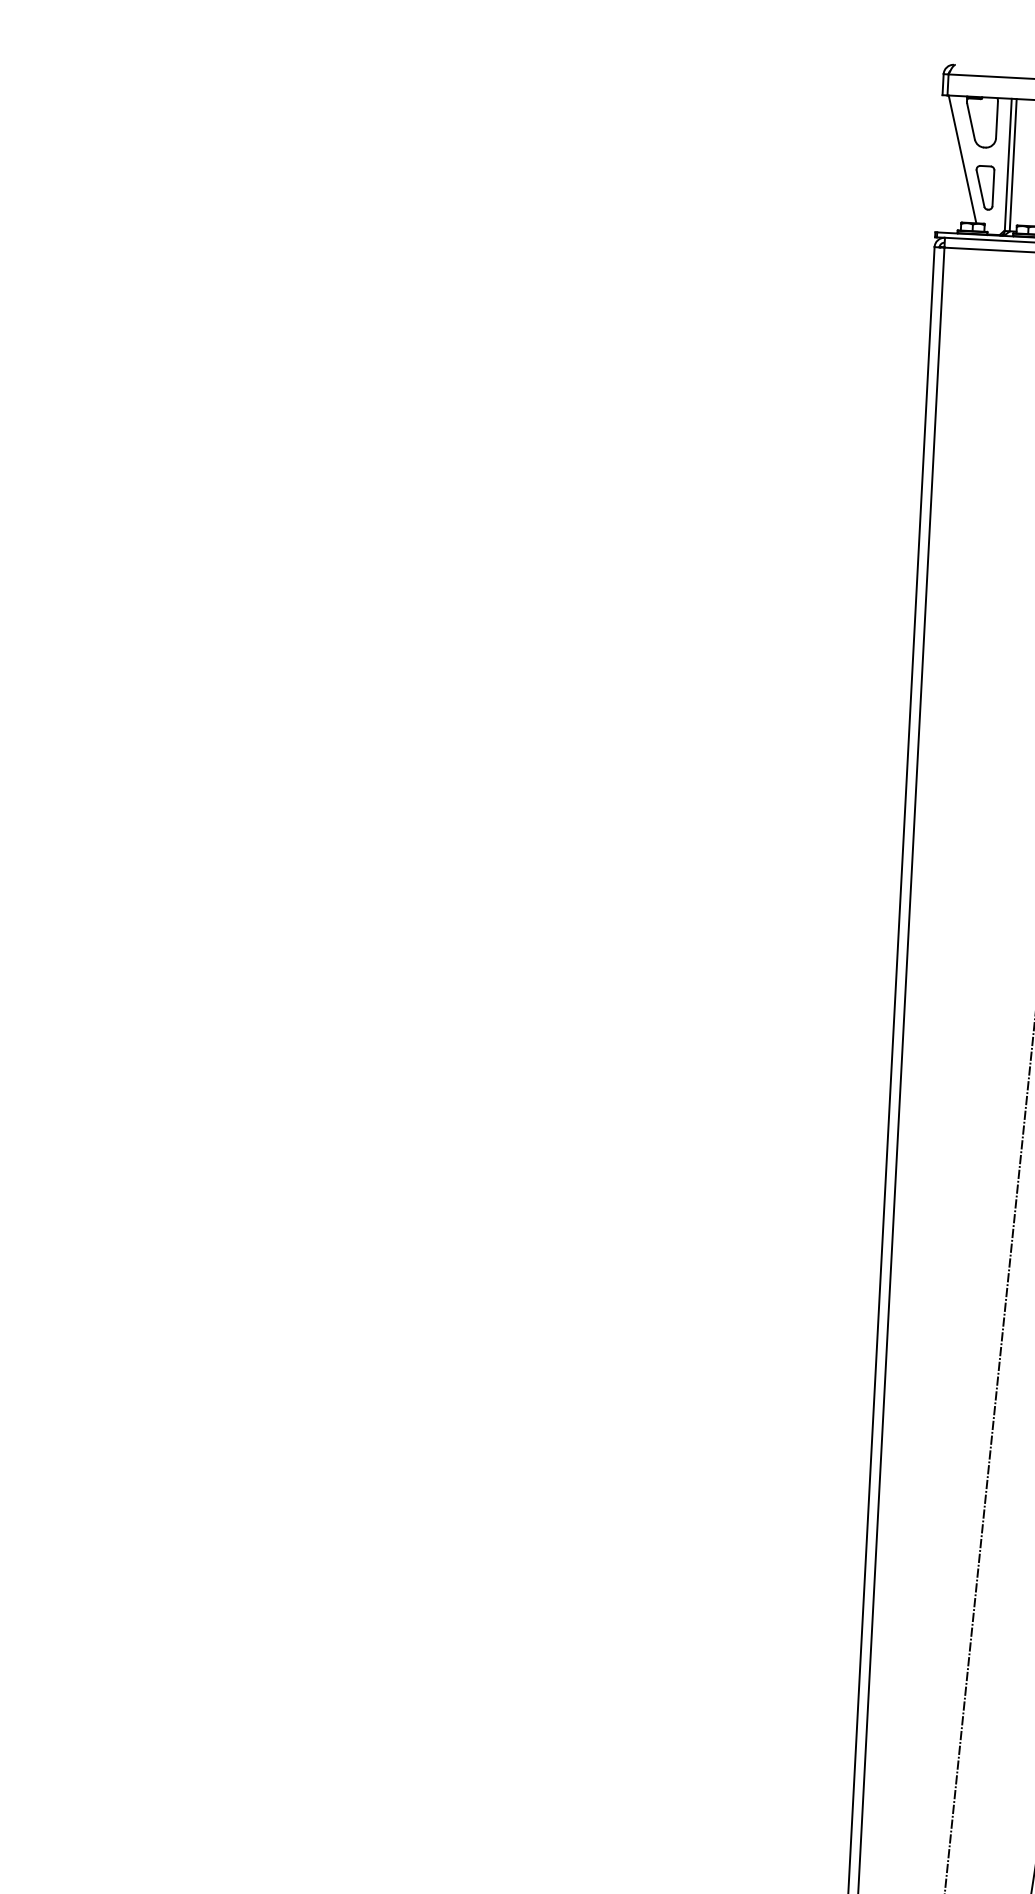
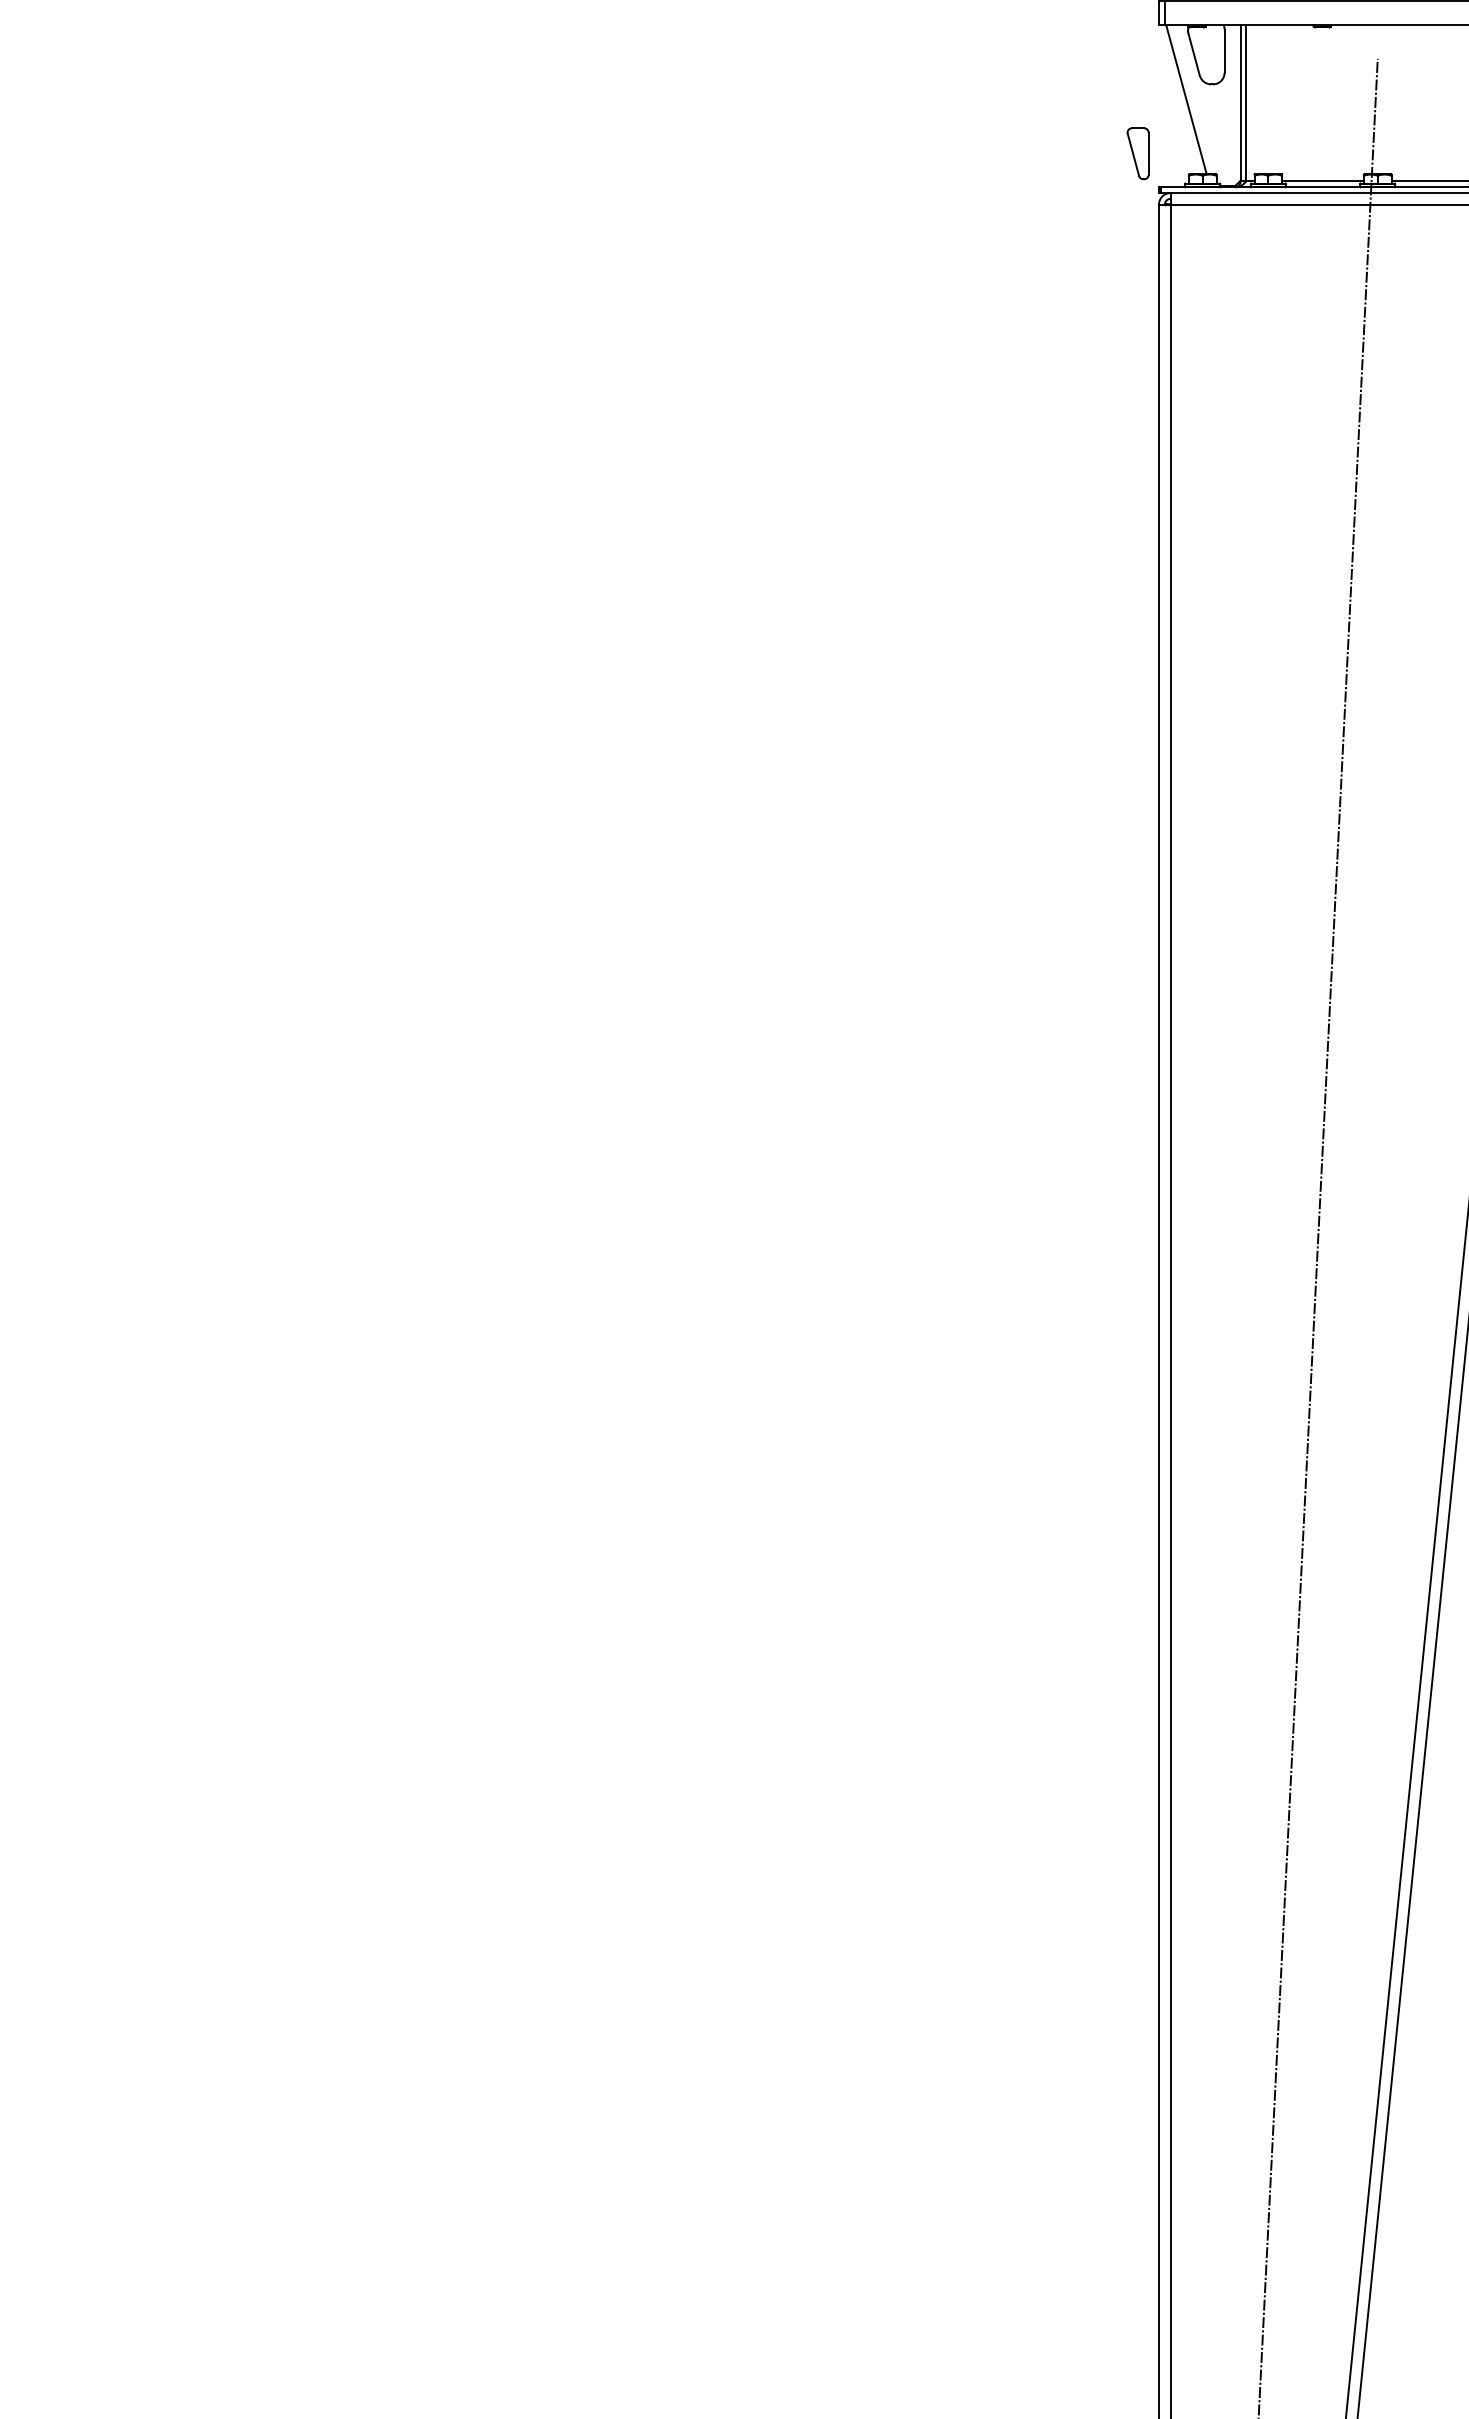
part: (984, 187) -> (1137, 153), moved

